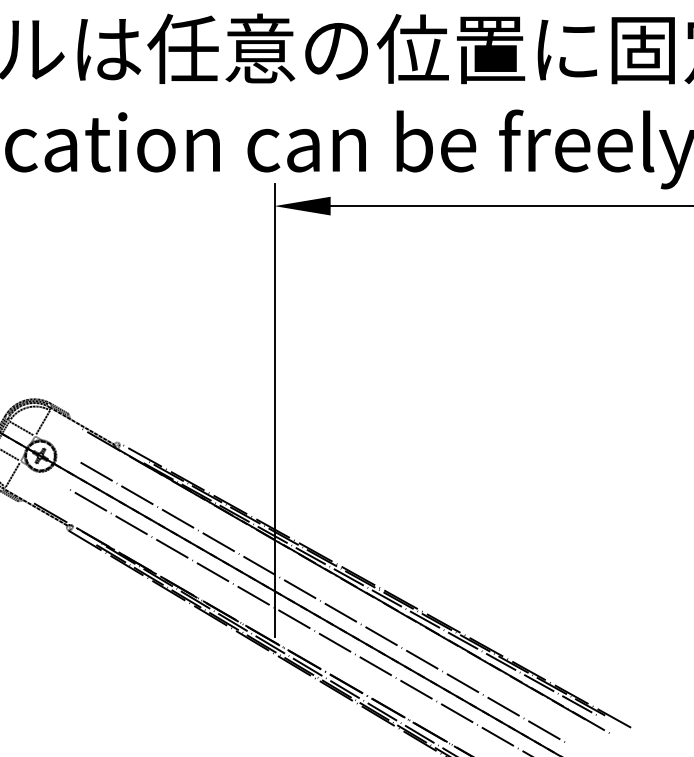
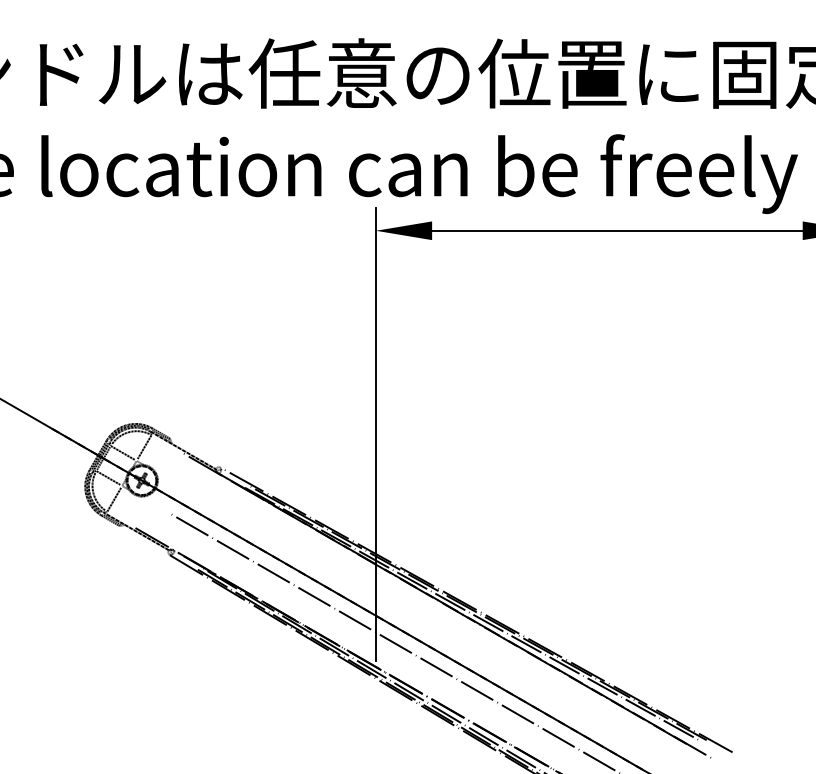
line: (325, 603) -> (426, 628), removed

